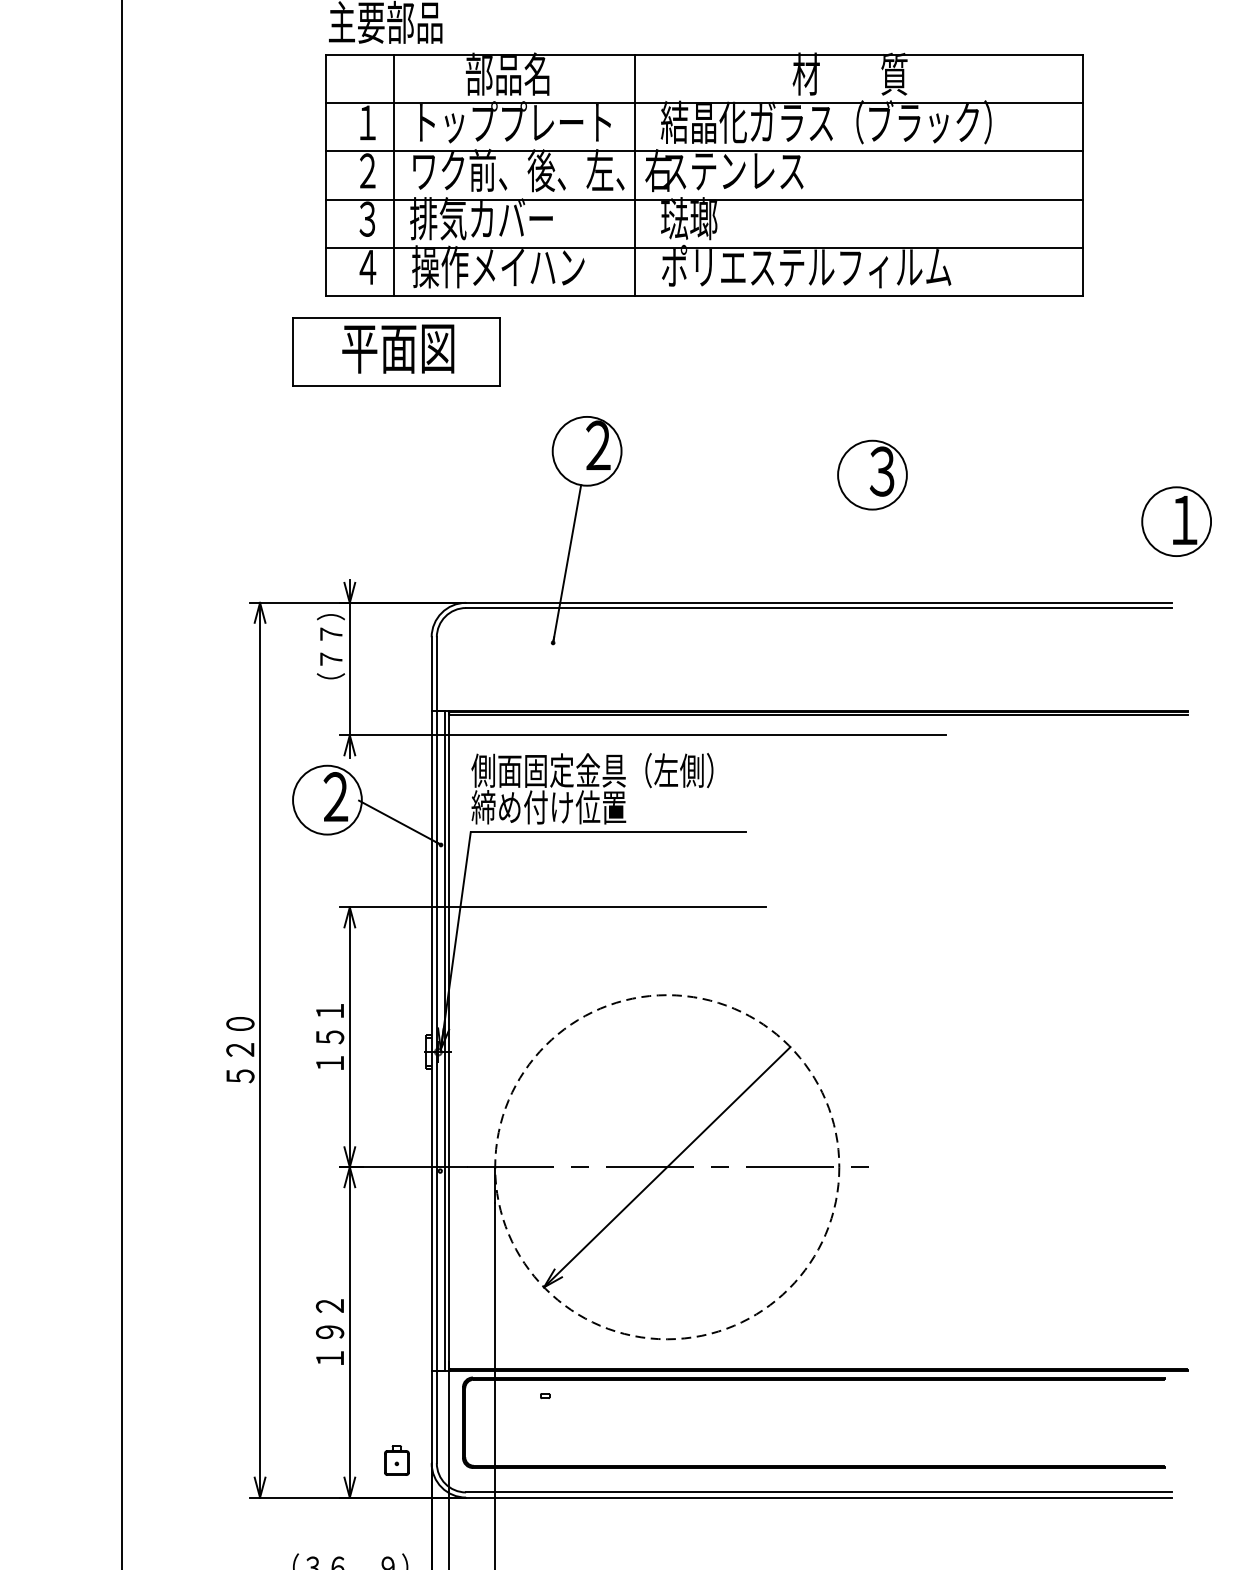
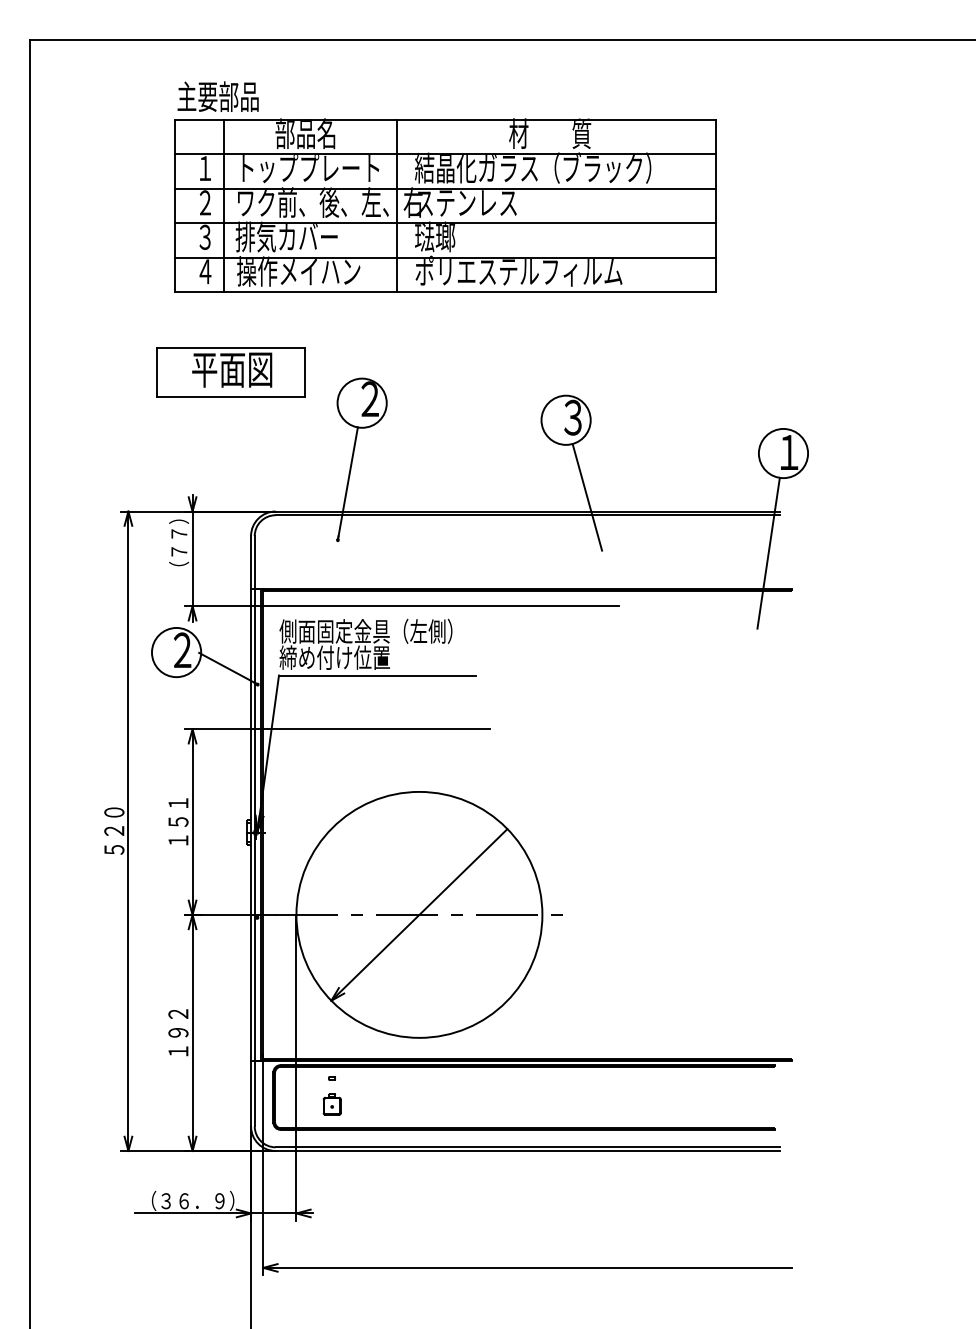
part: (395, 352) -> (230, 372), moved
line: (902, 583) -> (587, 497), added
line: (1155, 660) -> (768, 552), added
circle: (667, 1166) -> (419, 914), dashed -> solid
part: (395, 1460) -> (331, 1104), moved

